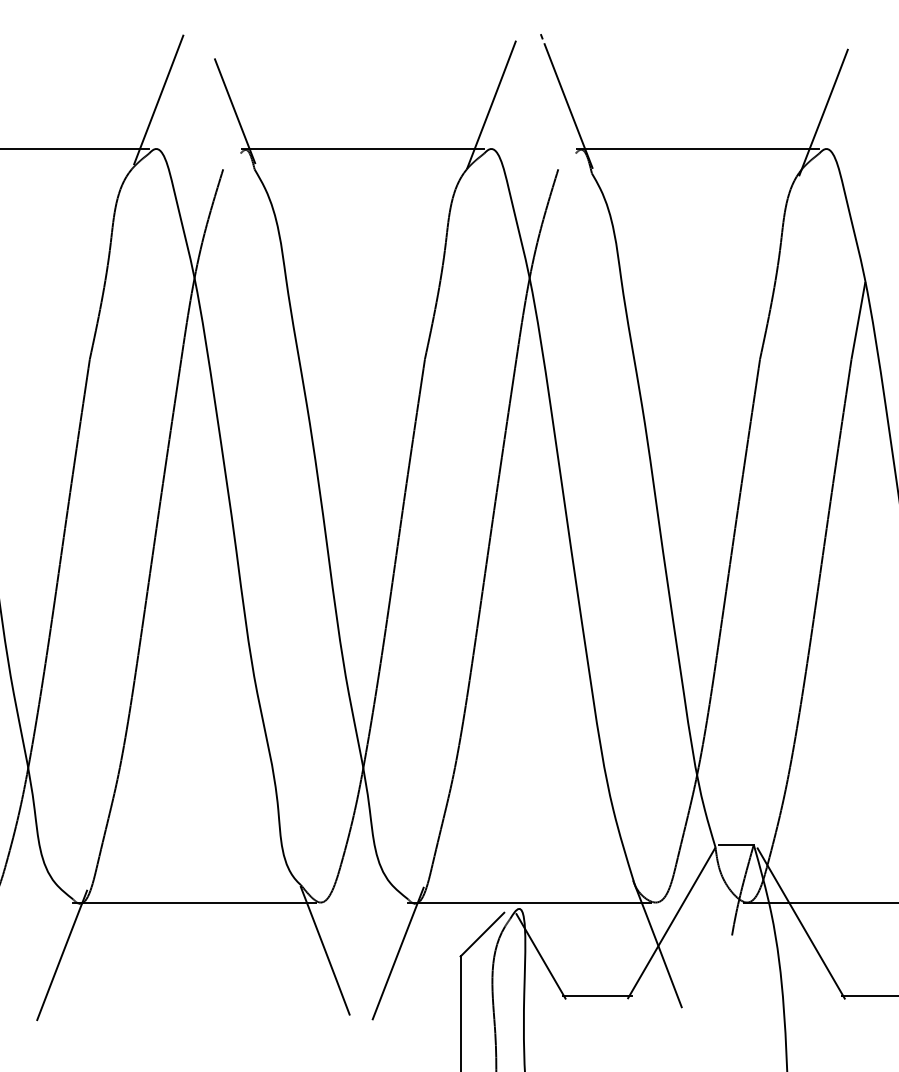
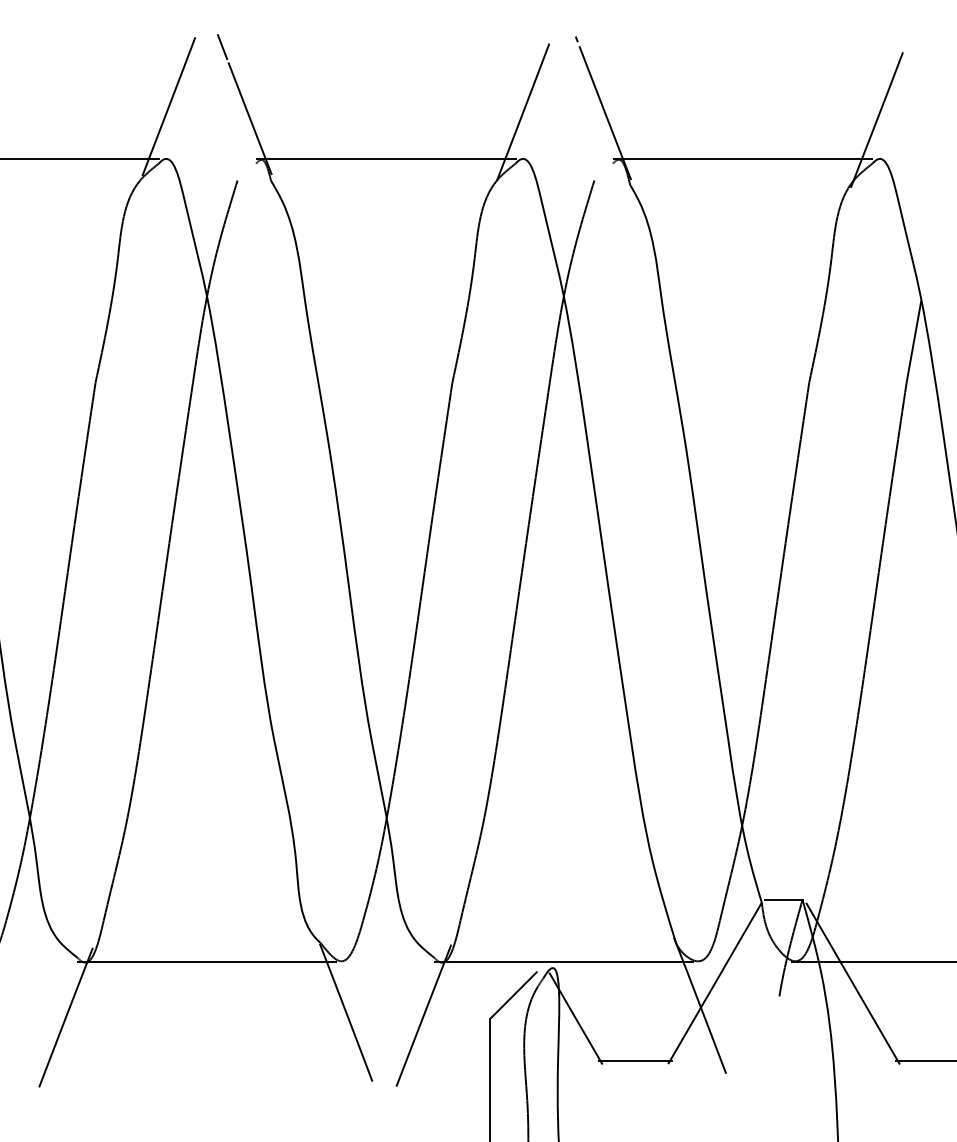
line: (209, 44) -> (222, 47), added

